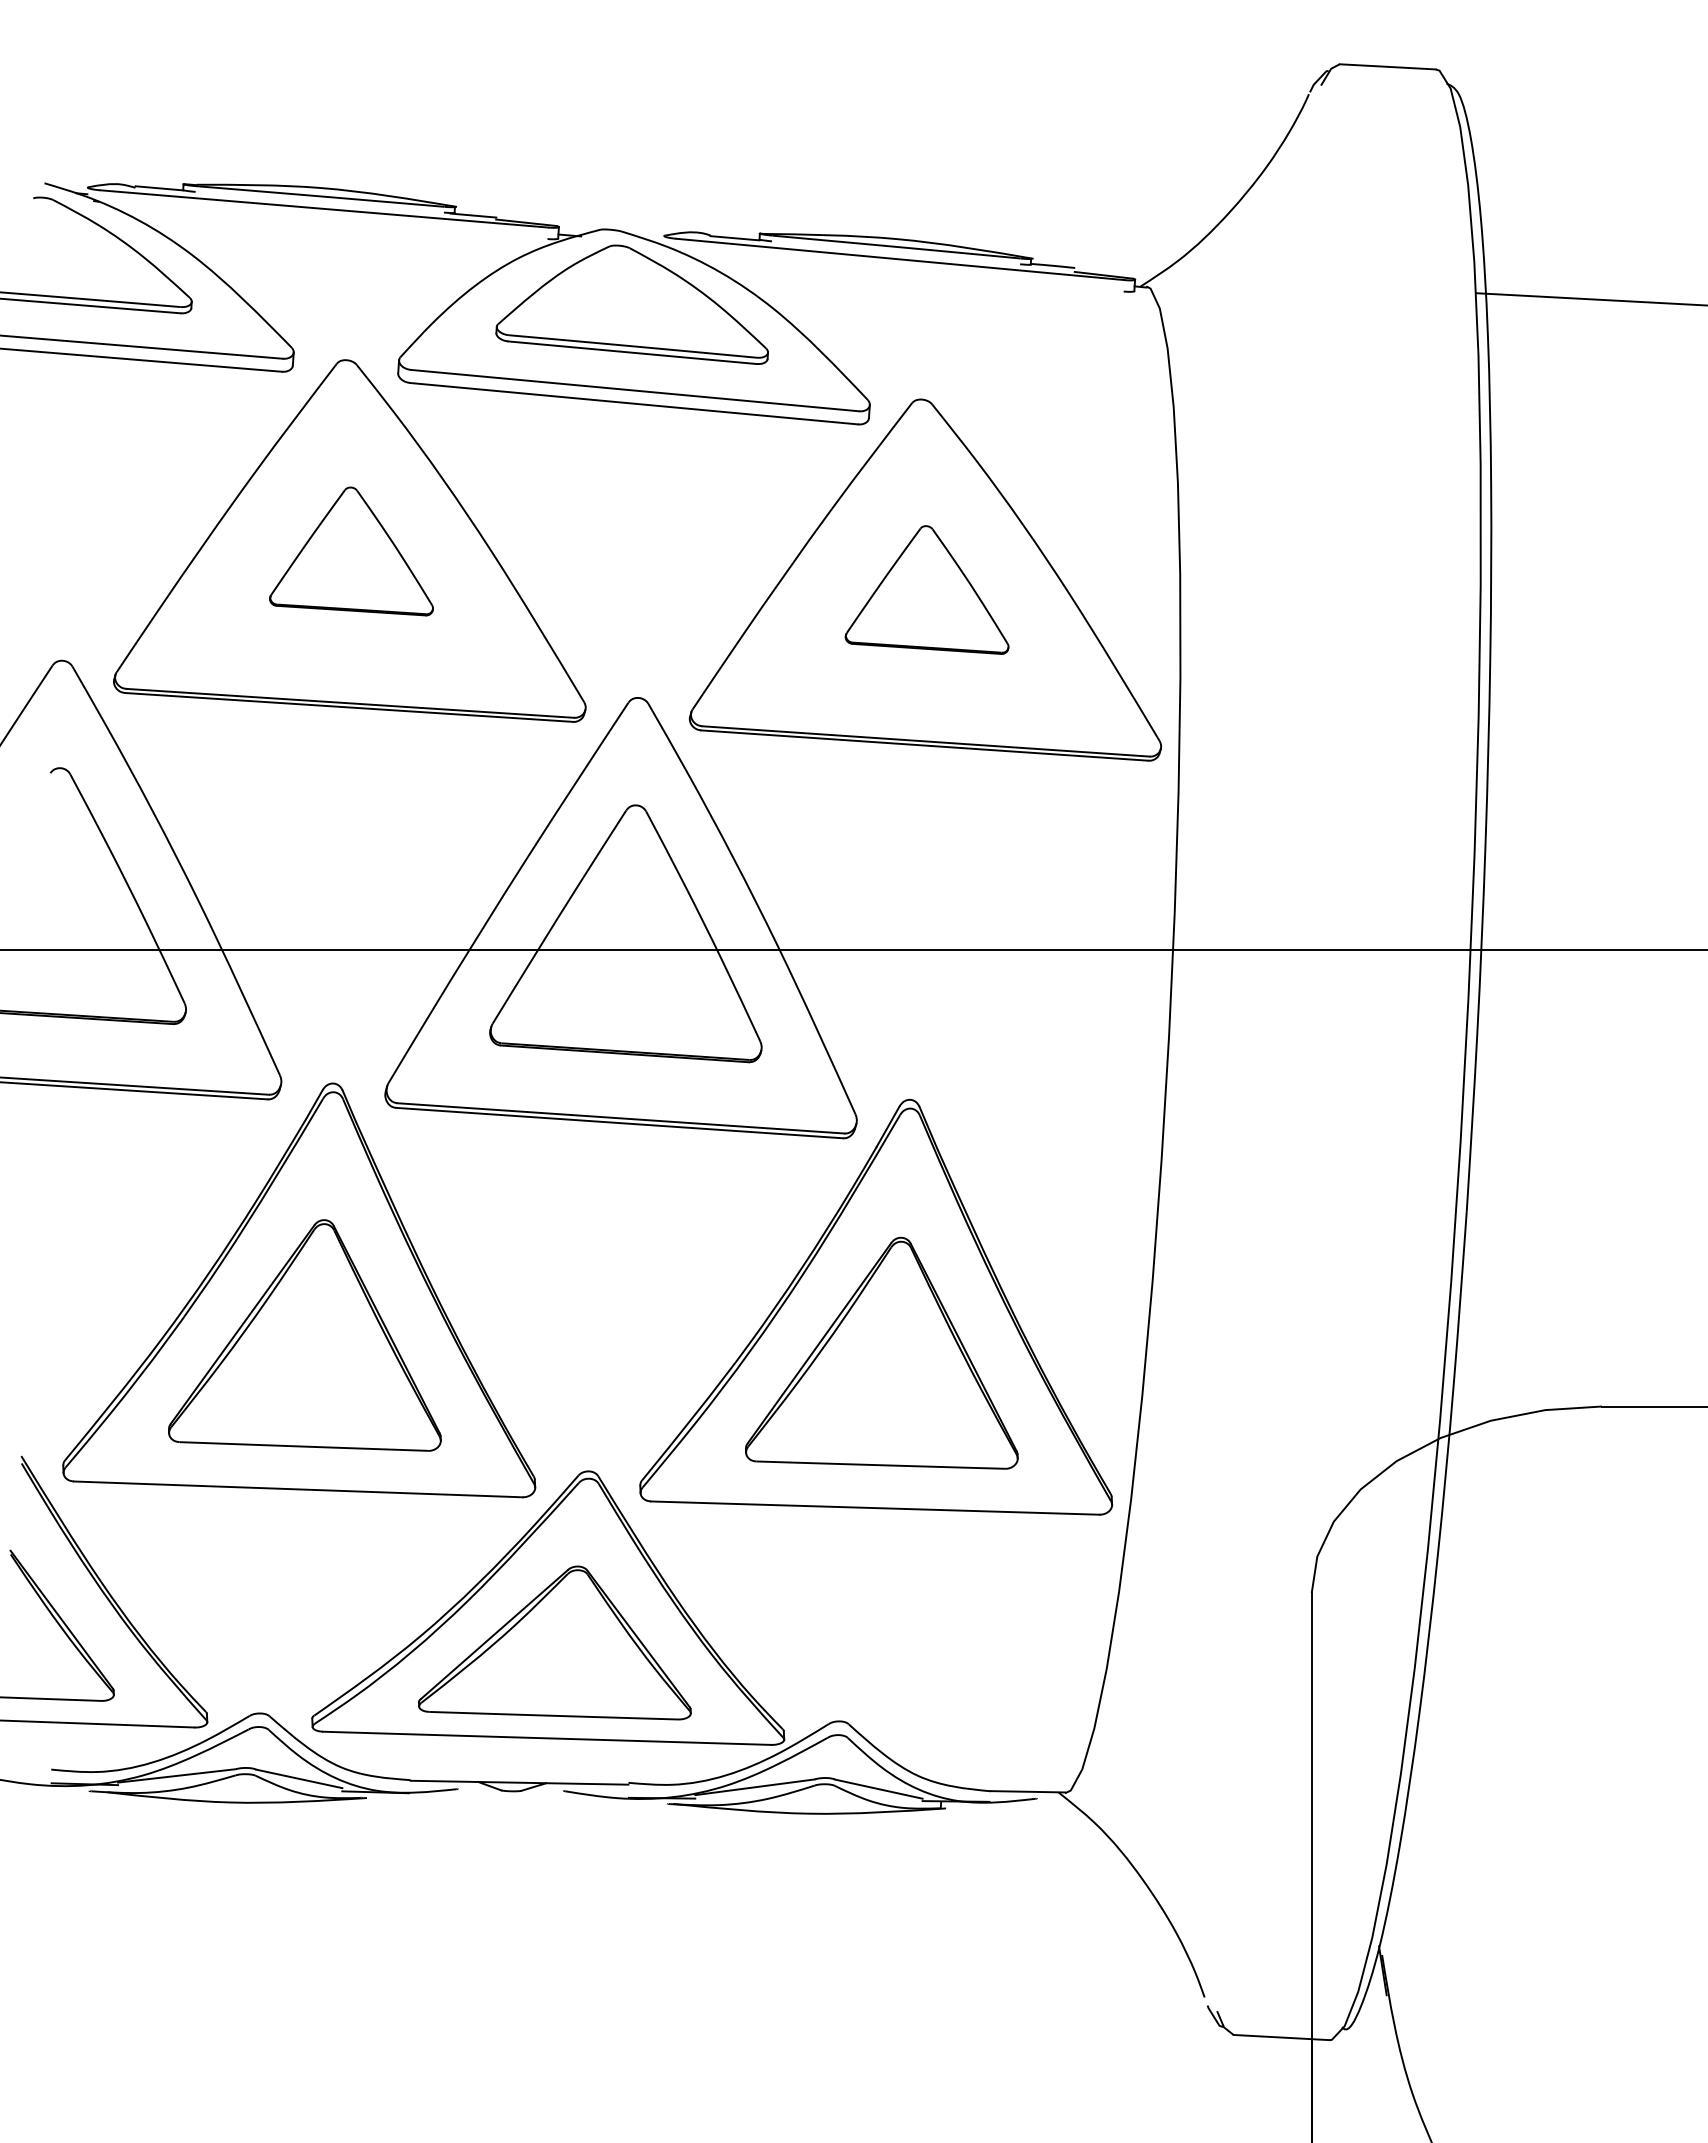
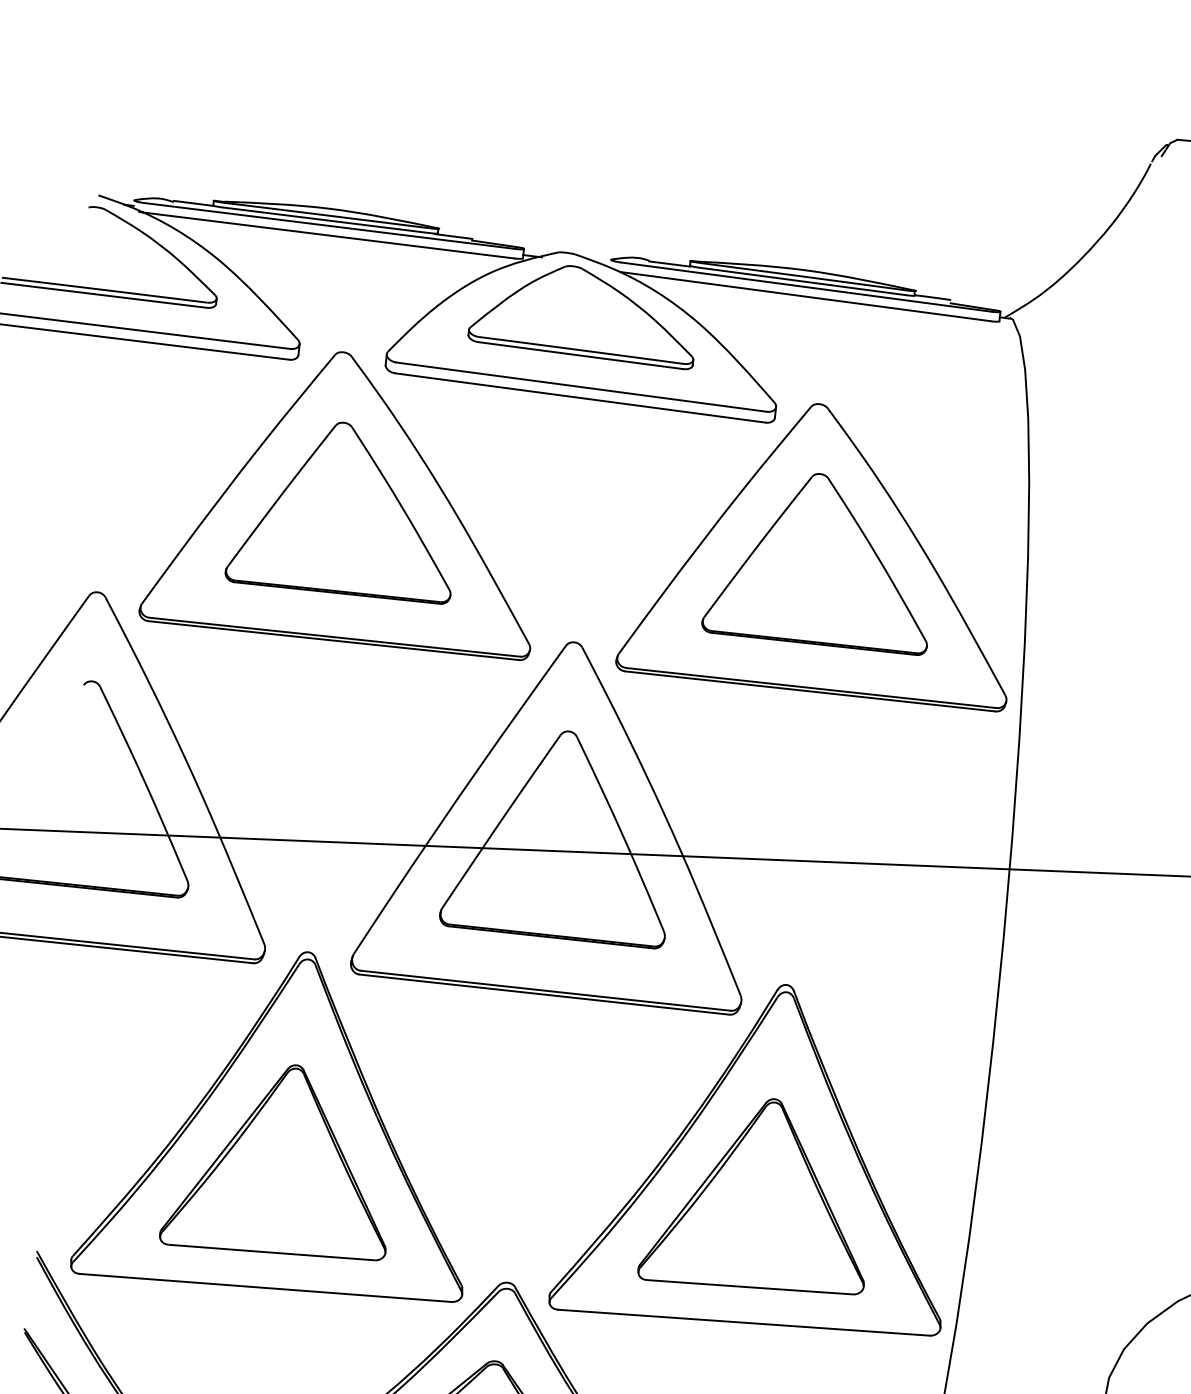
line: (319, 201) -> (326, 219), added
line: (323, 220) -> (328, 235), added
line: (896, 252) -> (803, 281), added
line: (899, 270) -> (805, 296), added
part: (351, 551) -> (340, 511), size x1.67
part: (926, 589) -> (816, 561), size x1.67

